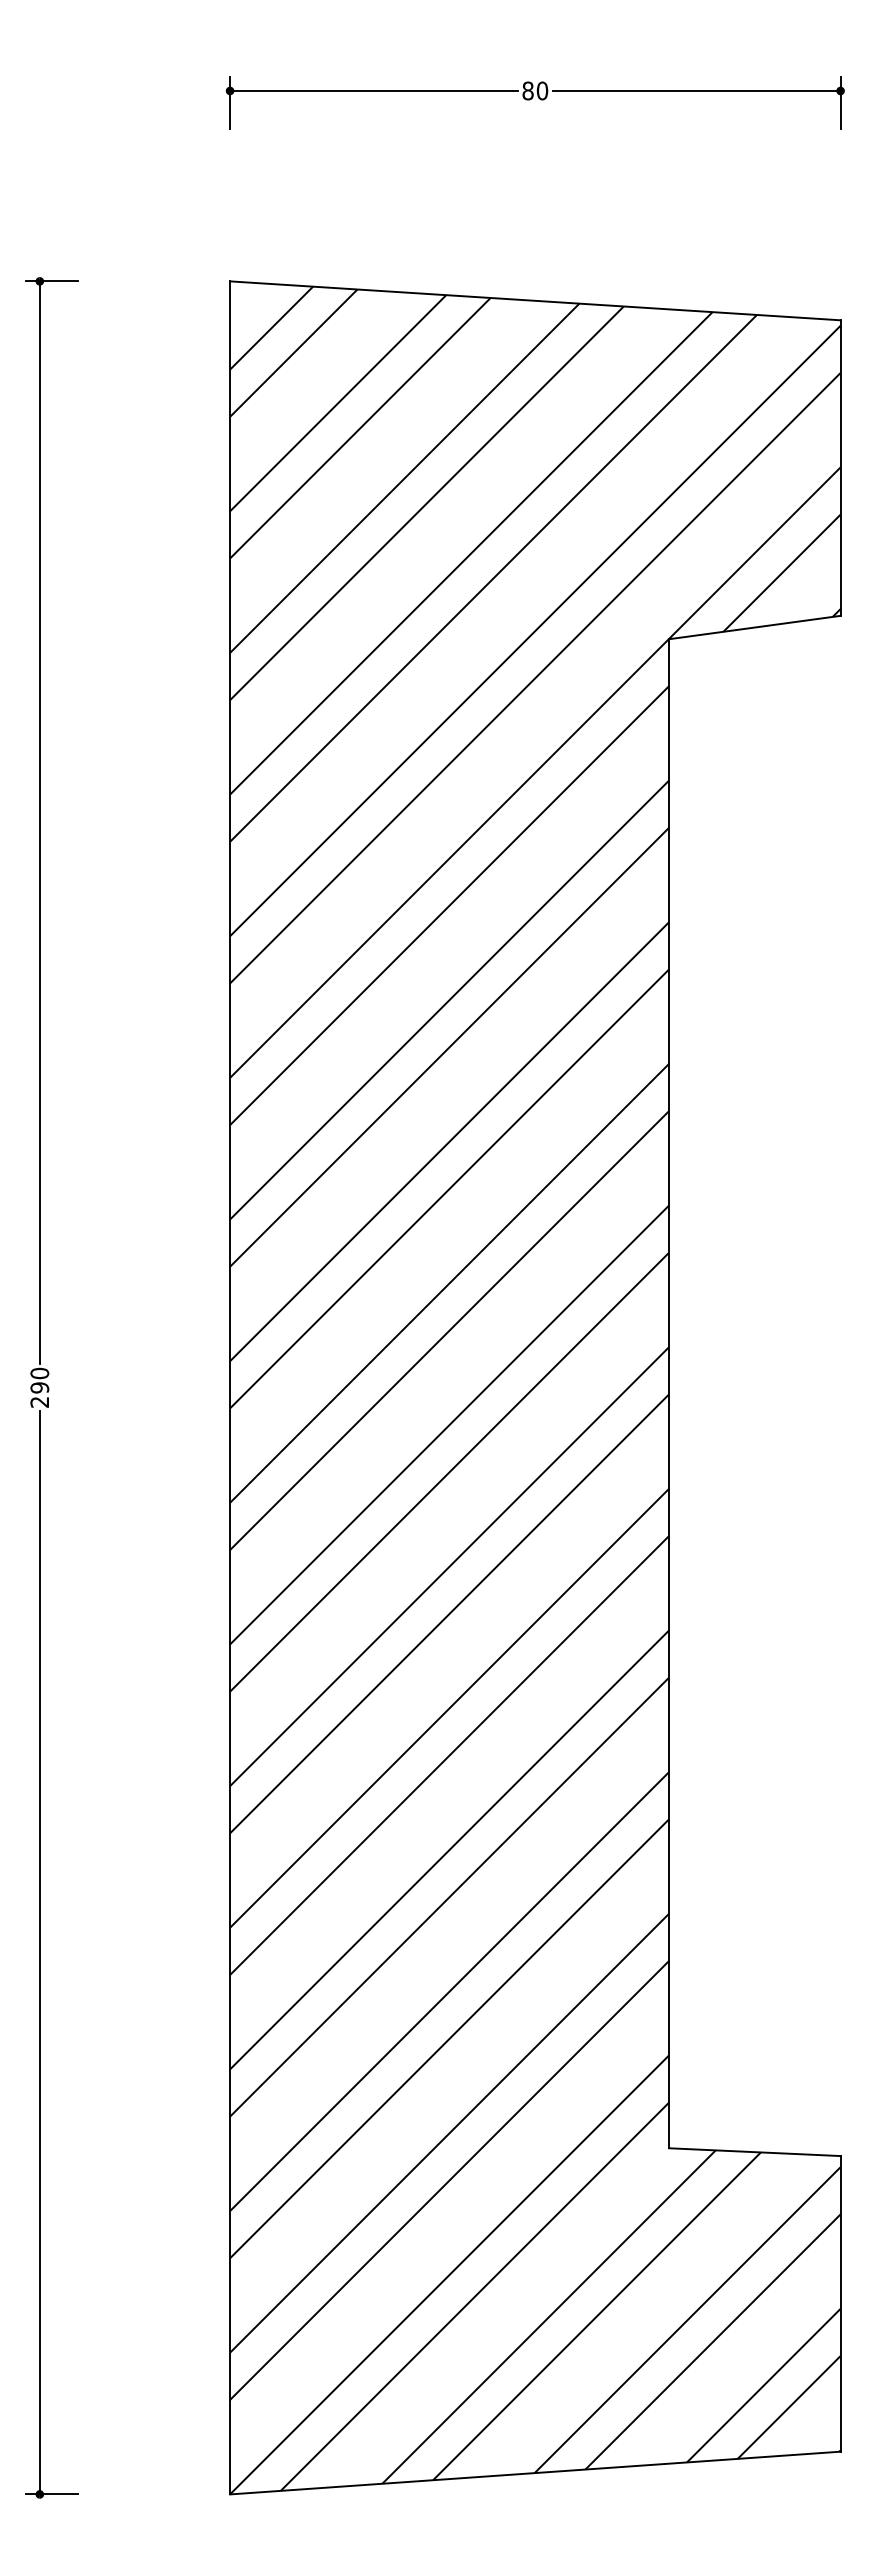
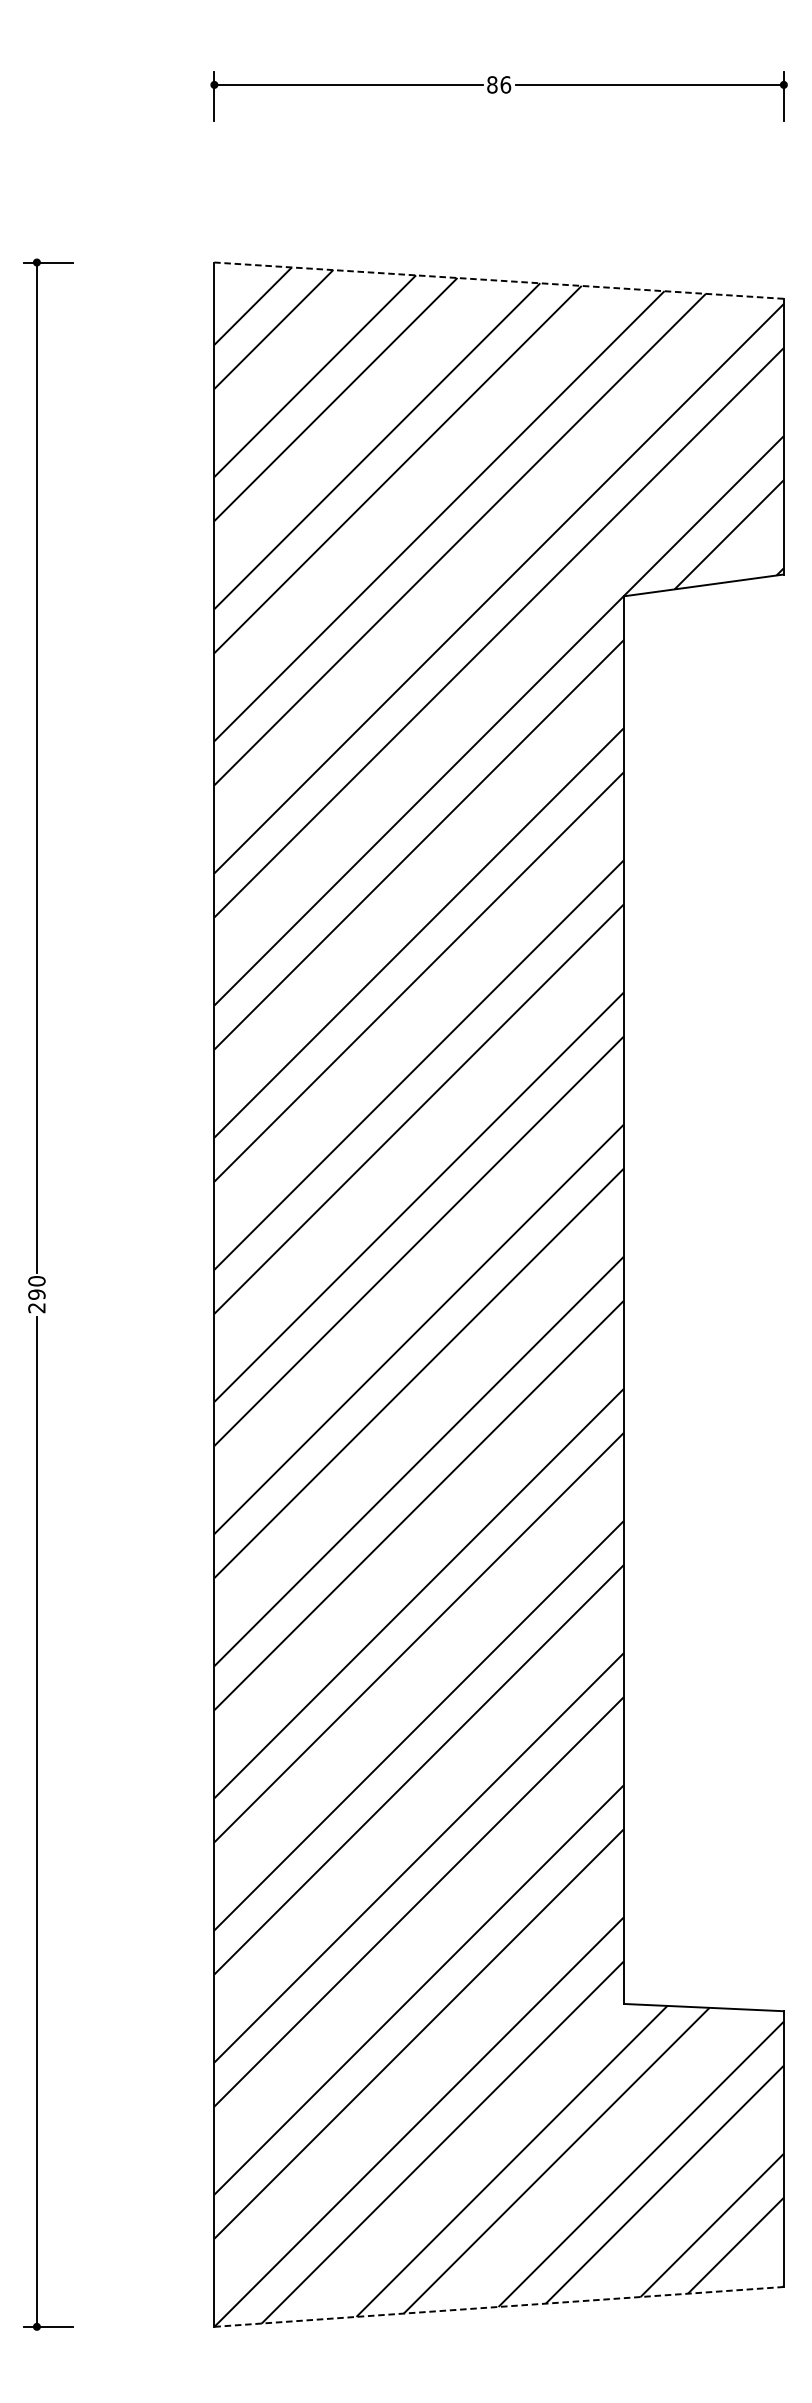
text: (542, 90) -> (505, 84), 80 -> 86
line: (535, 300) -> (499, 280), solid -> dashed
line: (535, 2473) -> (499, 2307), solid -> dashed

